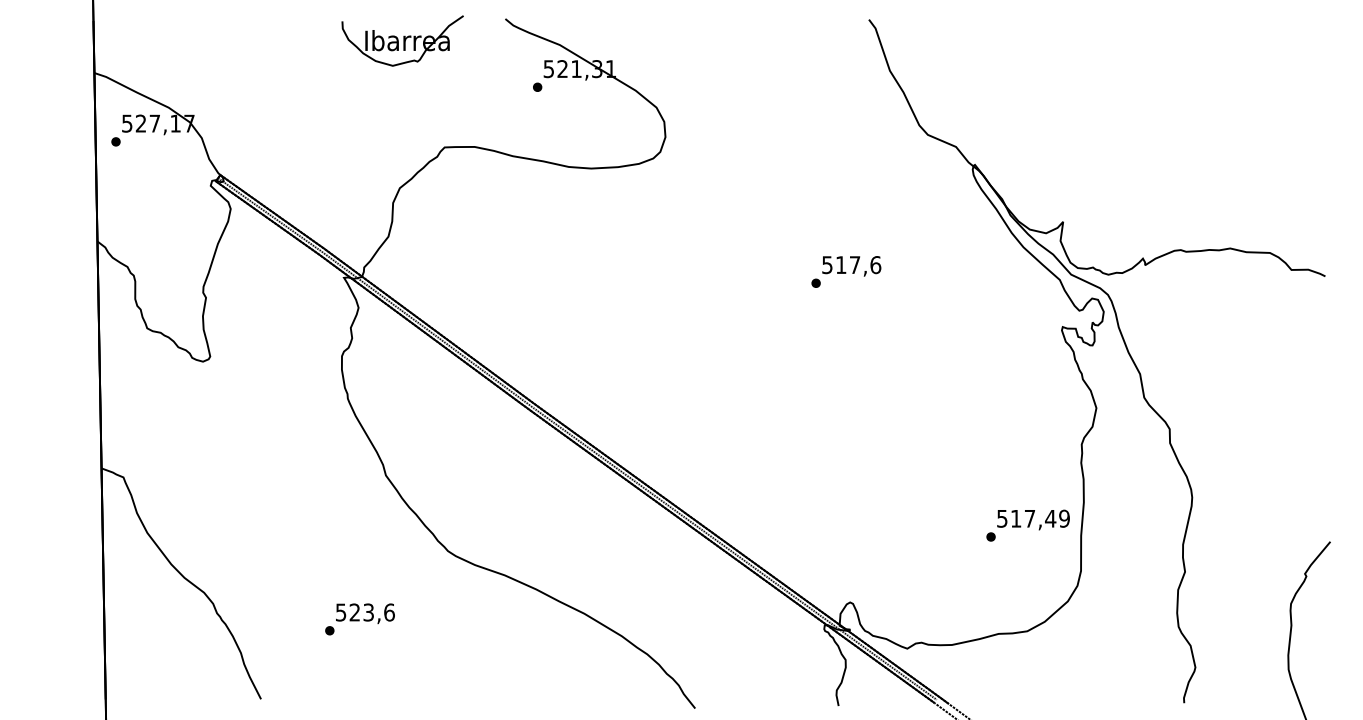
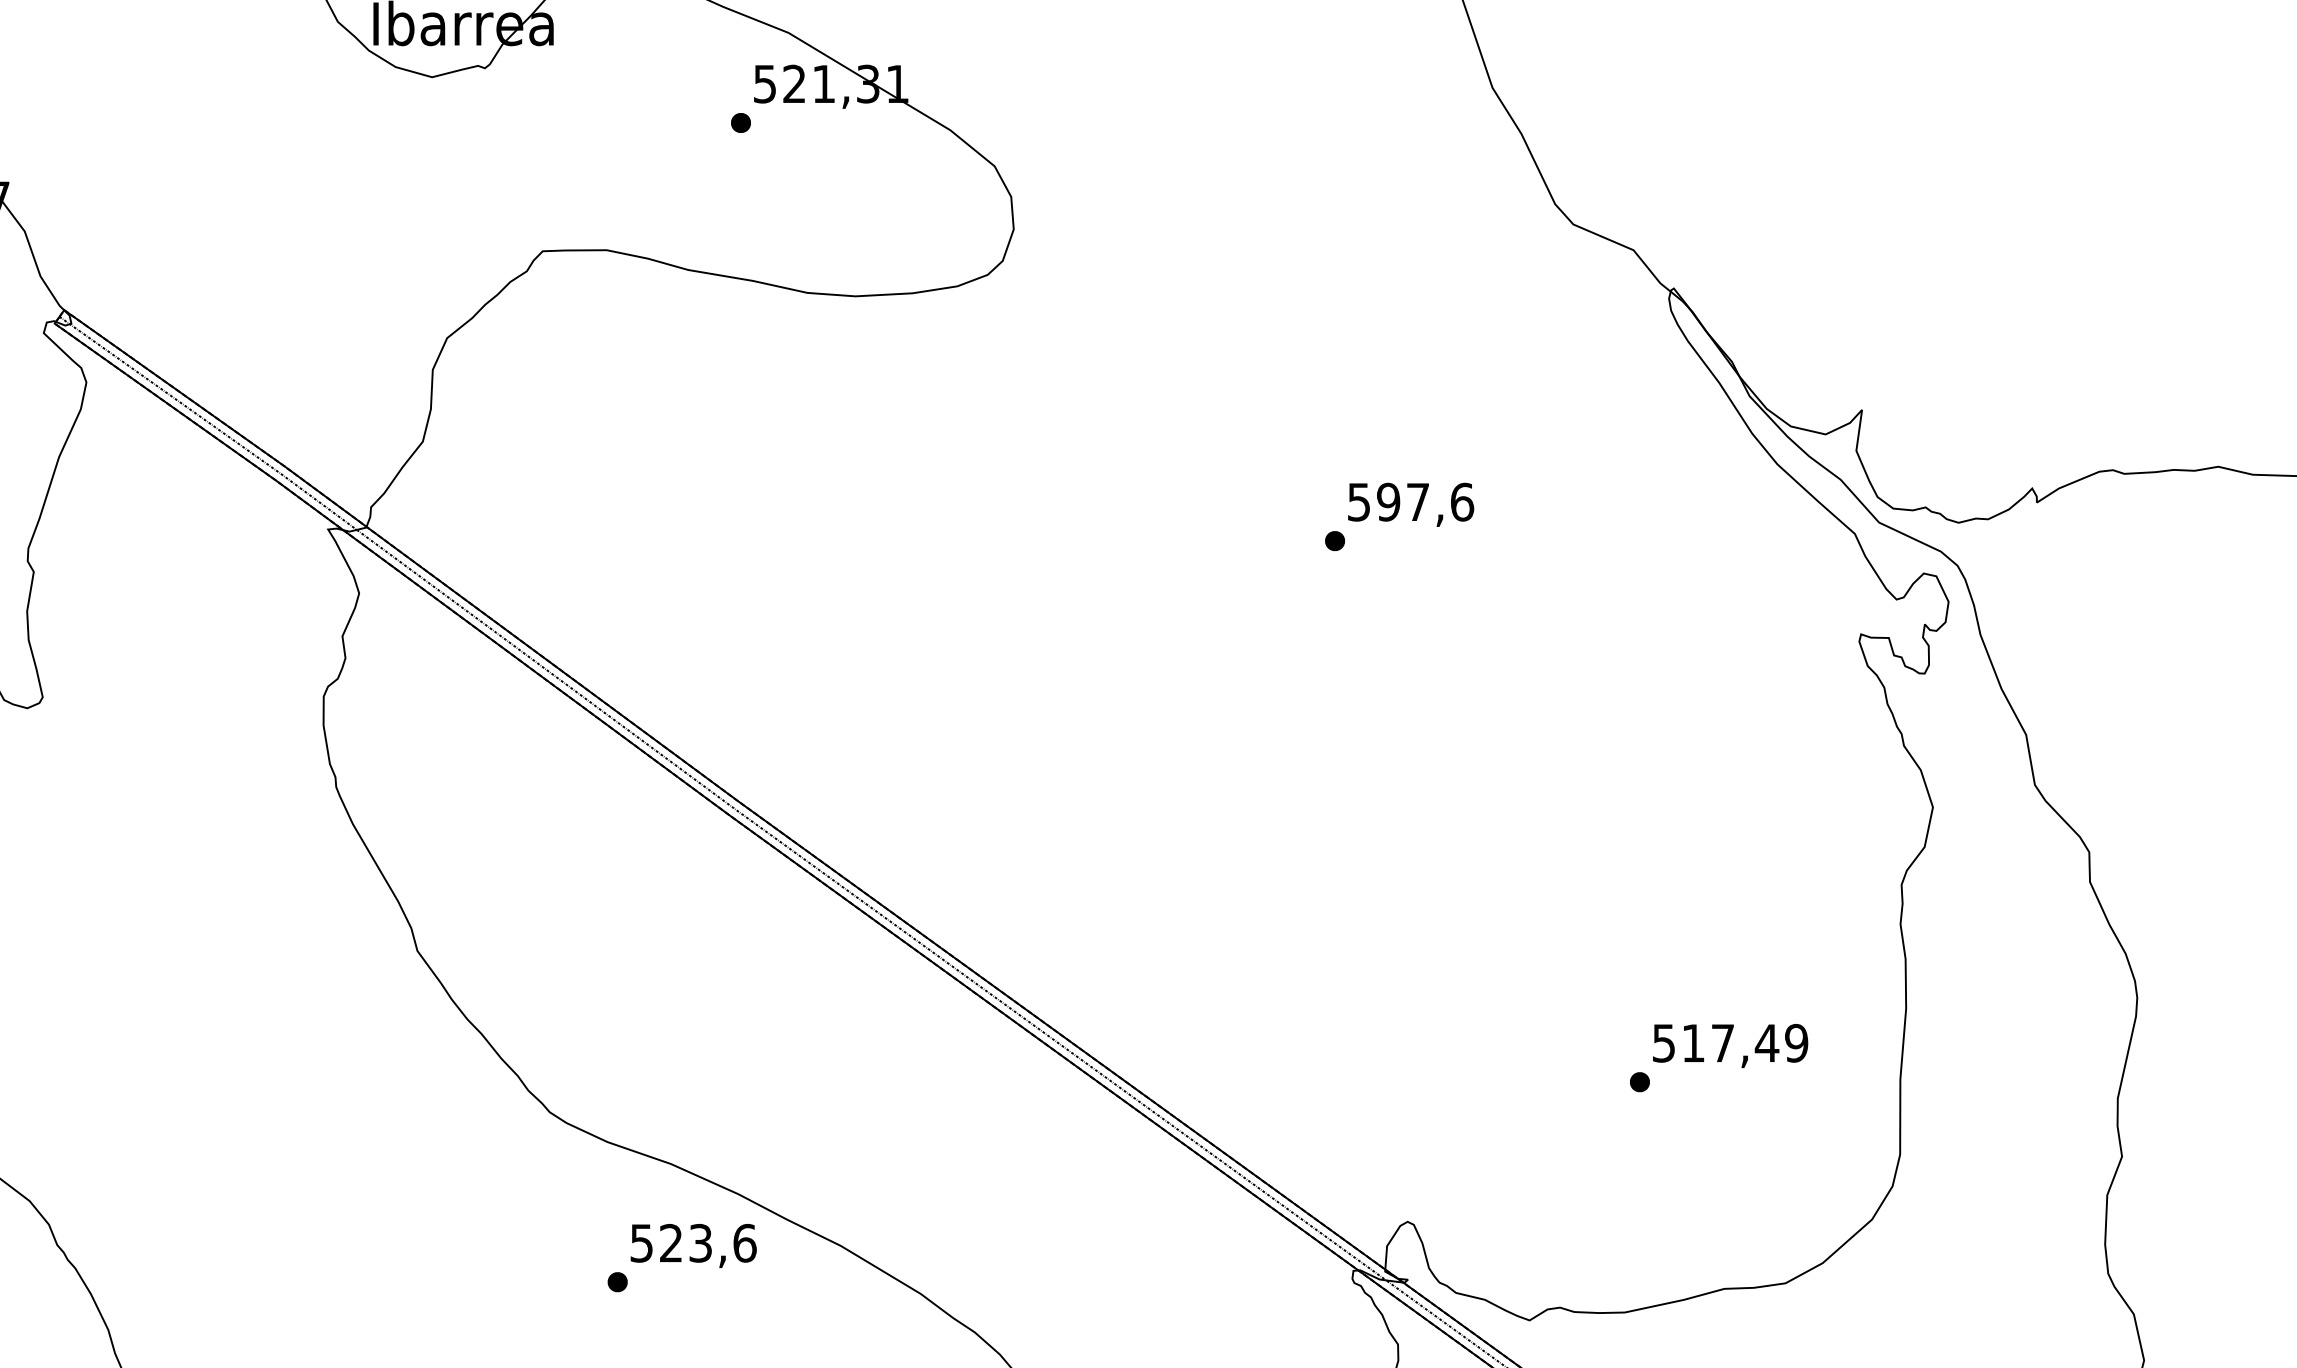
text: (840, 265) -> (1387, 503), 517,6 -> 597,6
text: (1027, 525) -> (1717, 1057), moved
text: (359, 619) -> (681, 1258), moved

